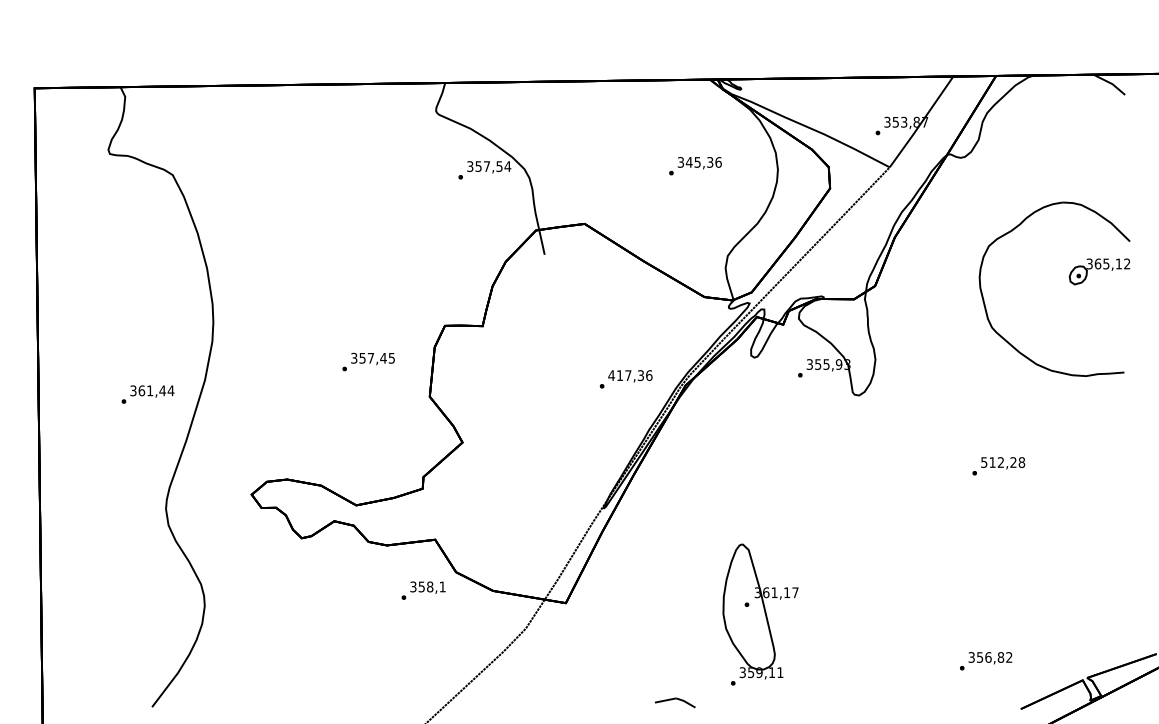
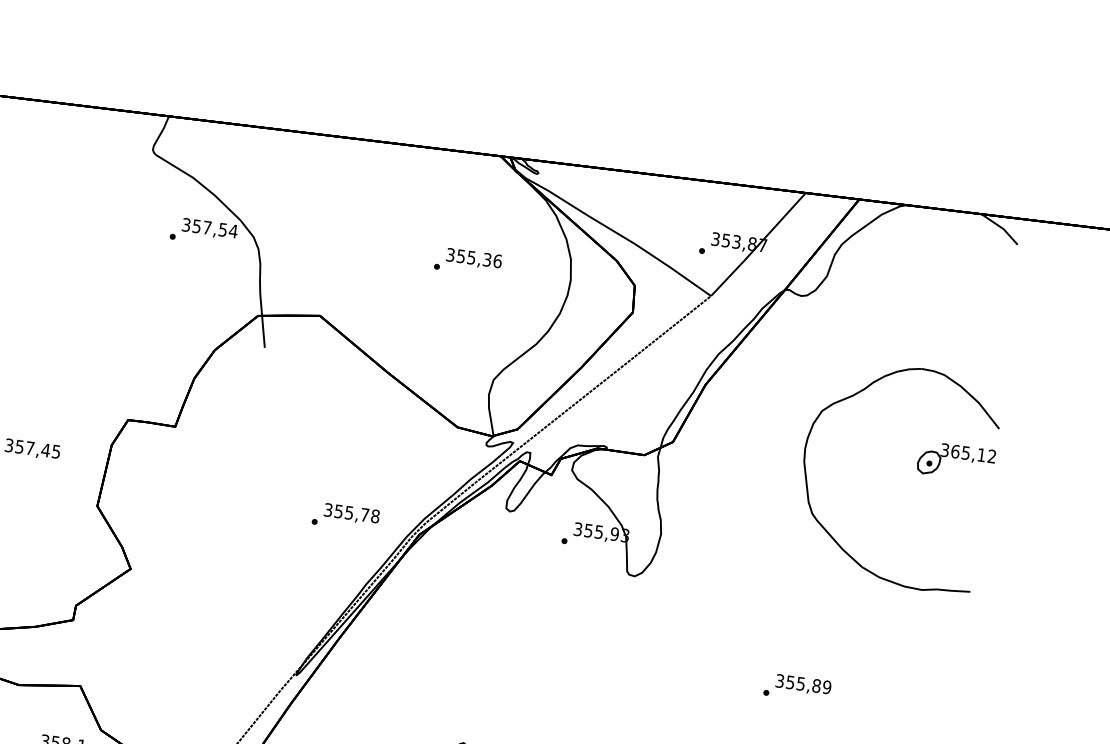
text: (688, 162) -> (460, 256), 345,36 -> 355,36
text: (630, 375) -> (351, 513), 417,36 -> 355,78
text: (1003, 462) -> (804, 684), 512,28 -> 355,89

